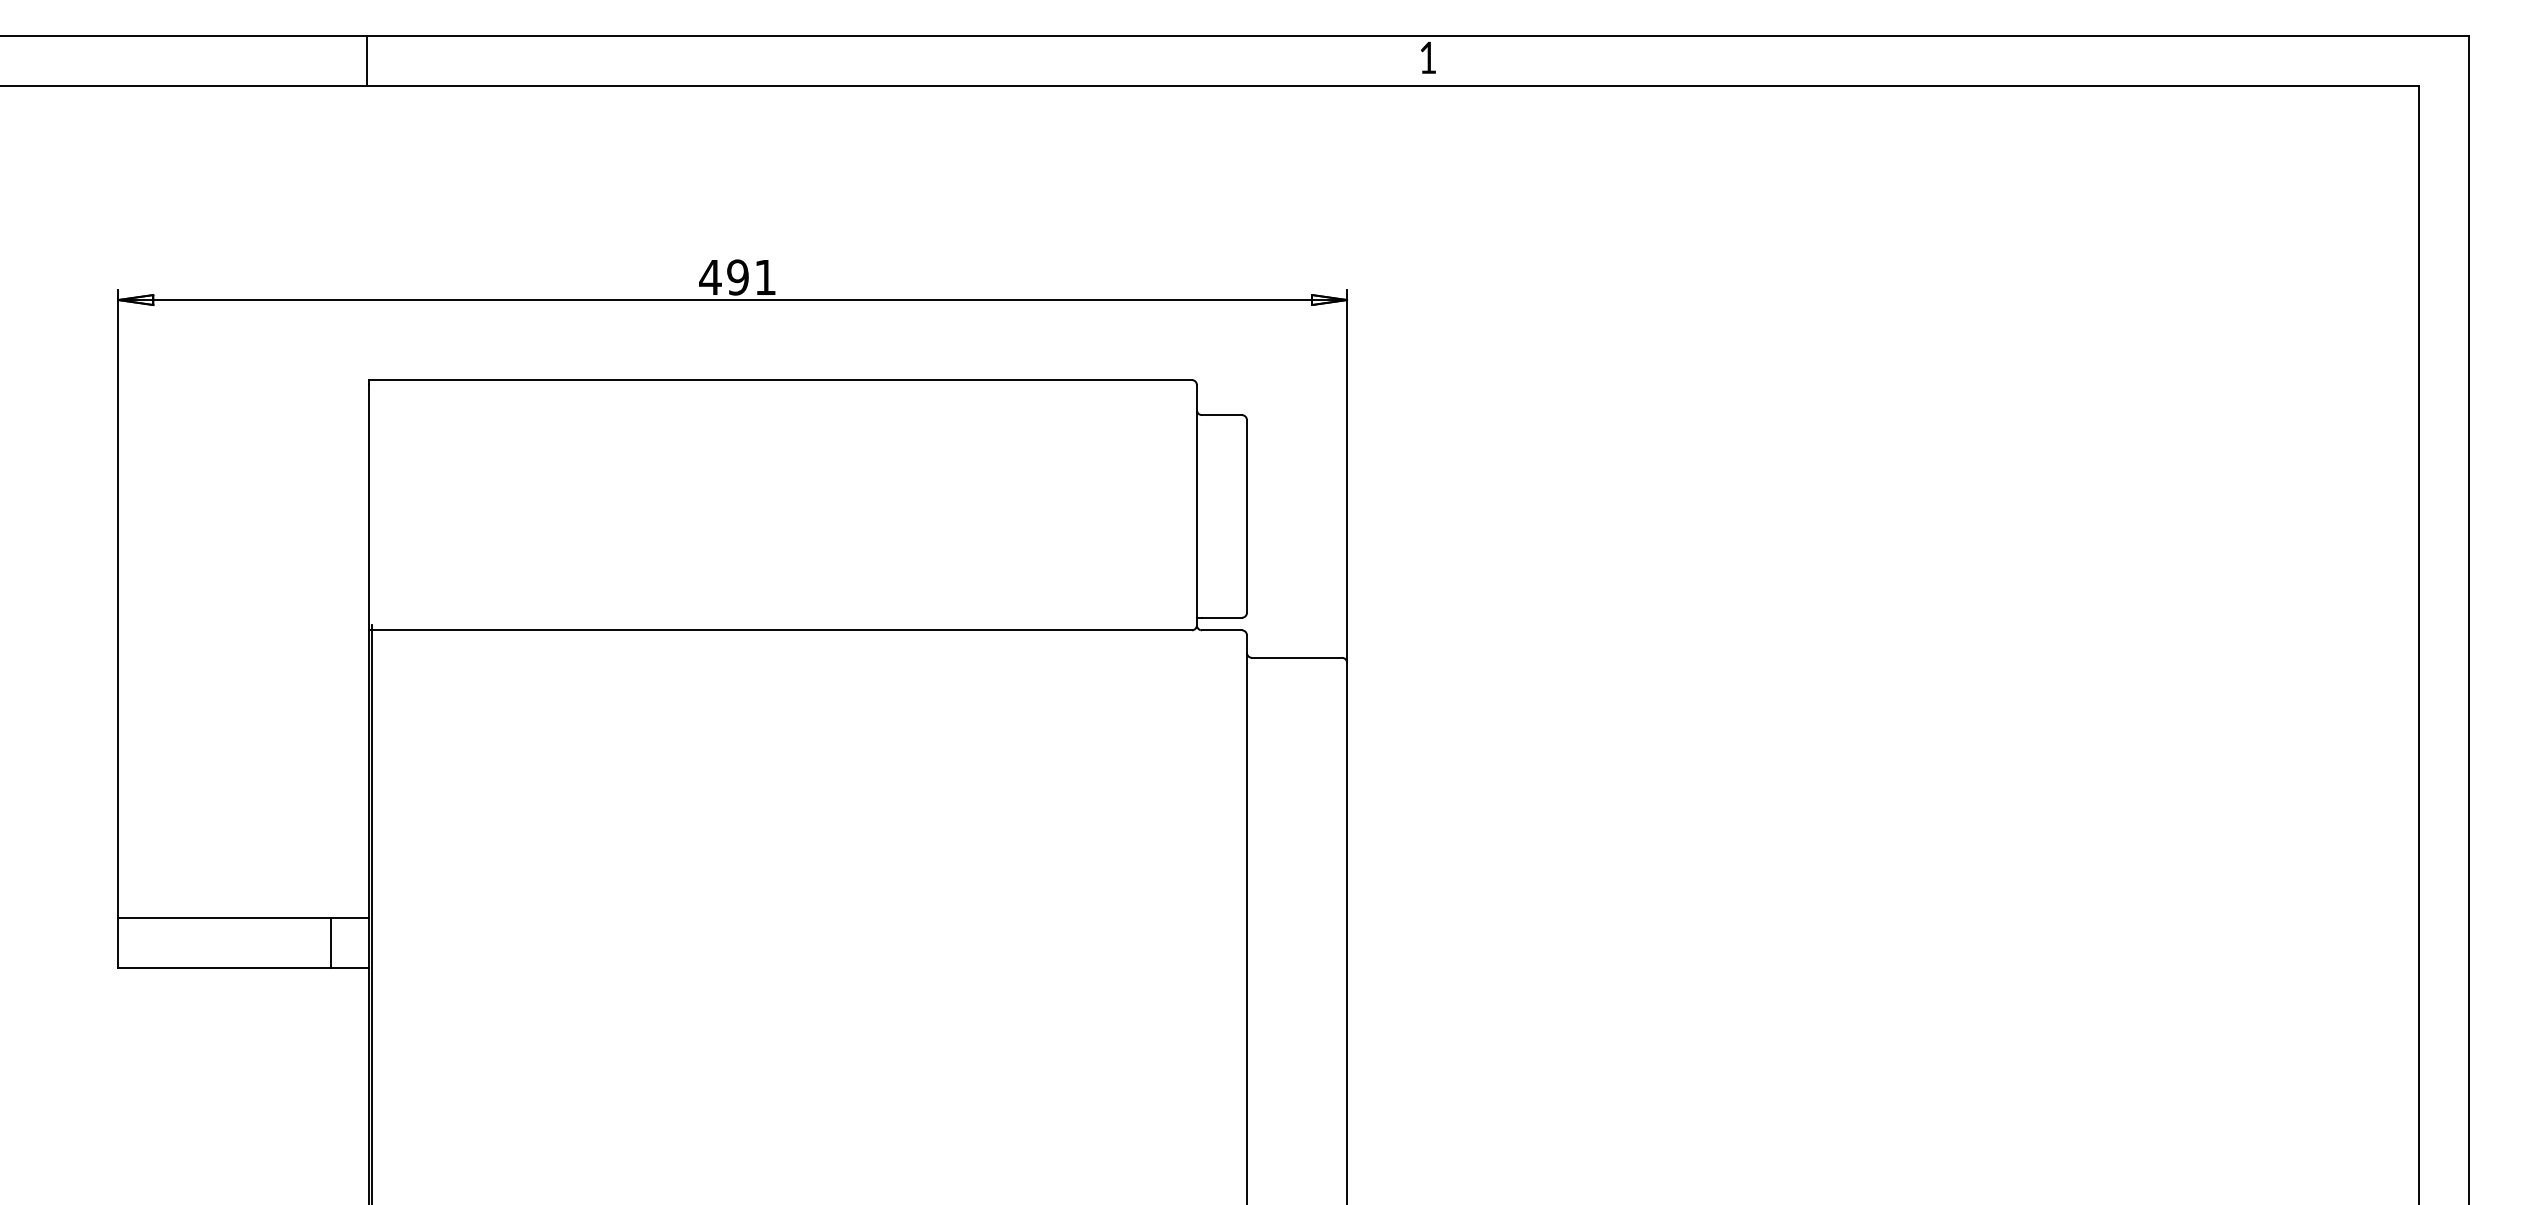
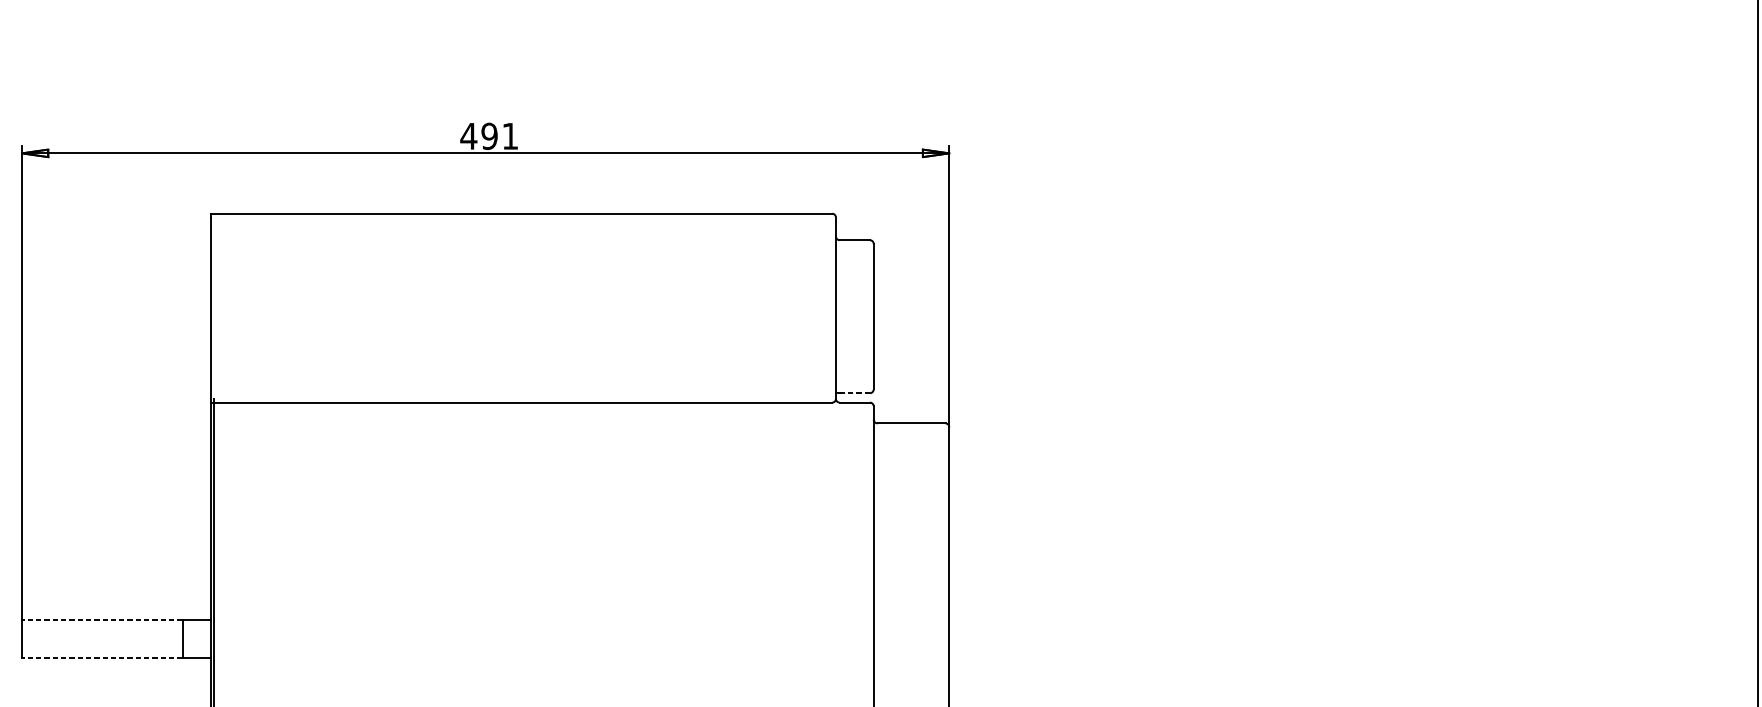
line: (1221, 617) -> (854, 392), solid -> dashed
line: (224, 918) -> (102, 620), solid -> dashed
line: (224, 968) -> (102, 657), solid -> dashed

